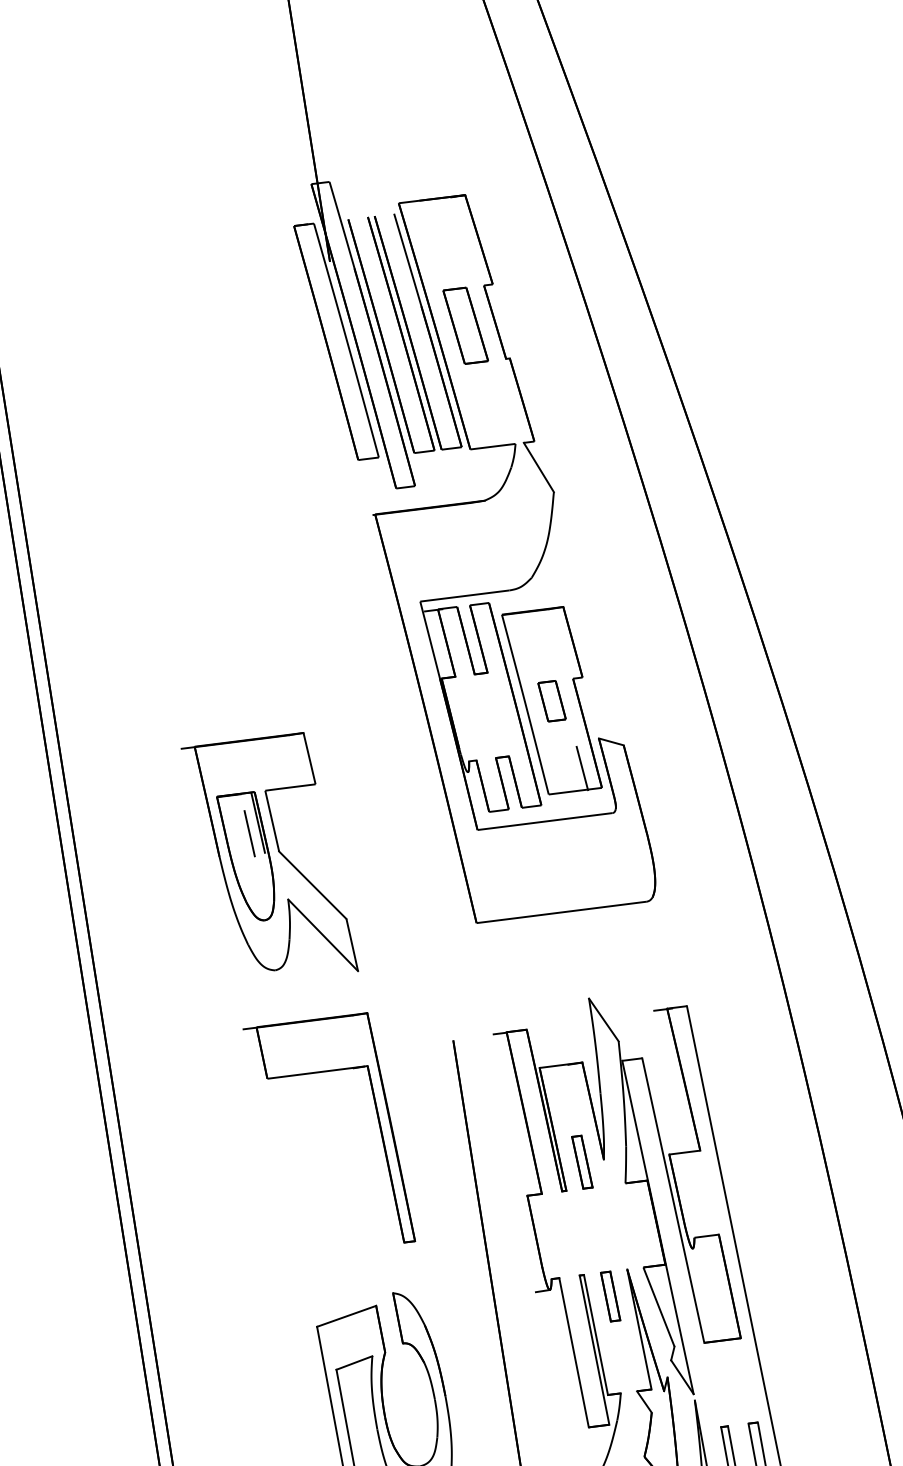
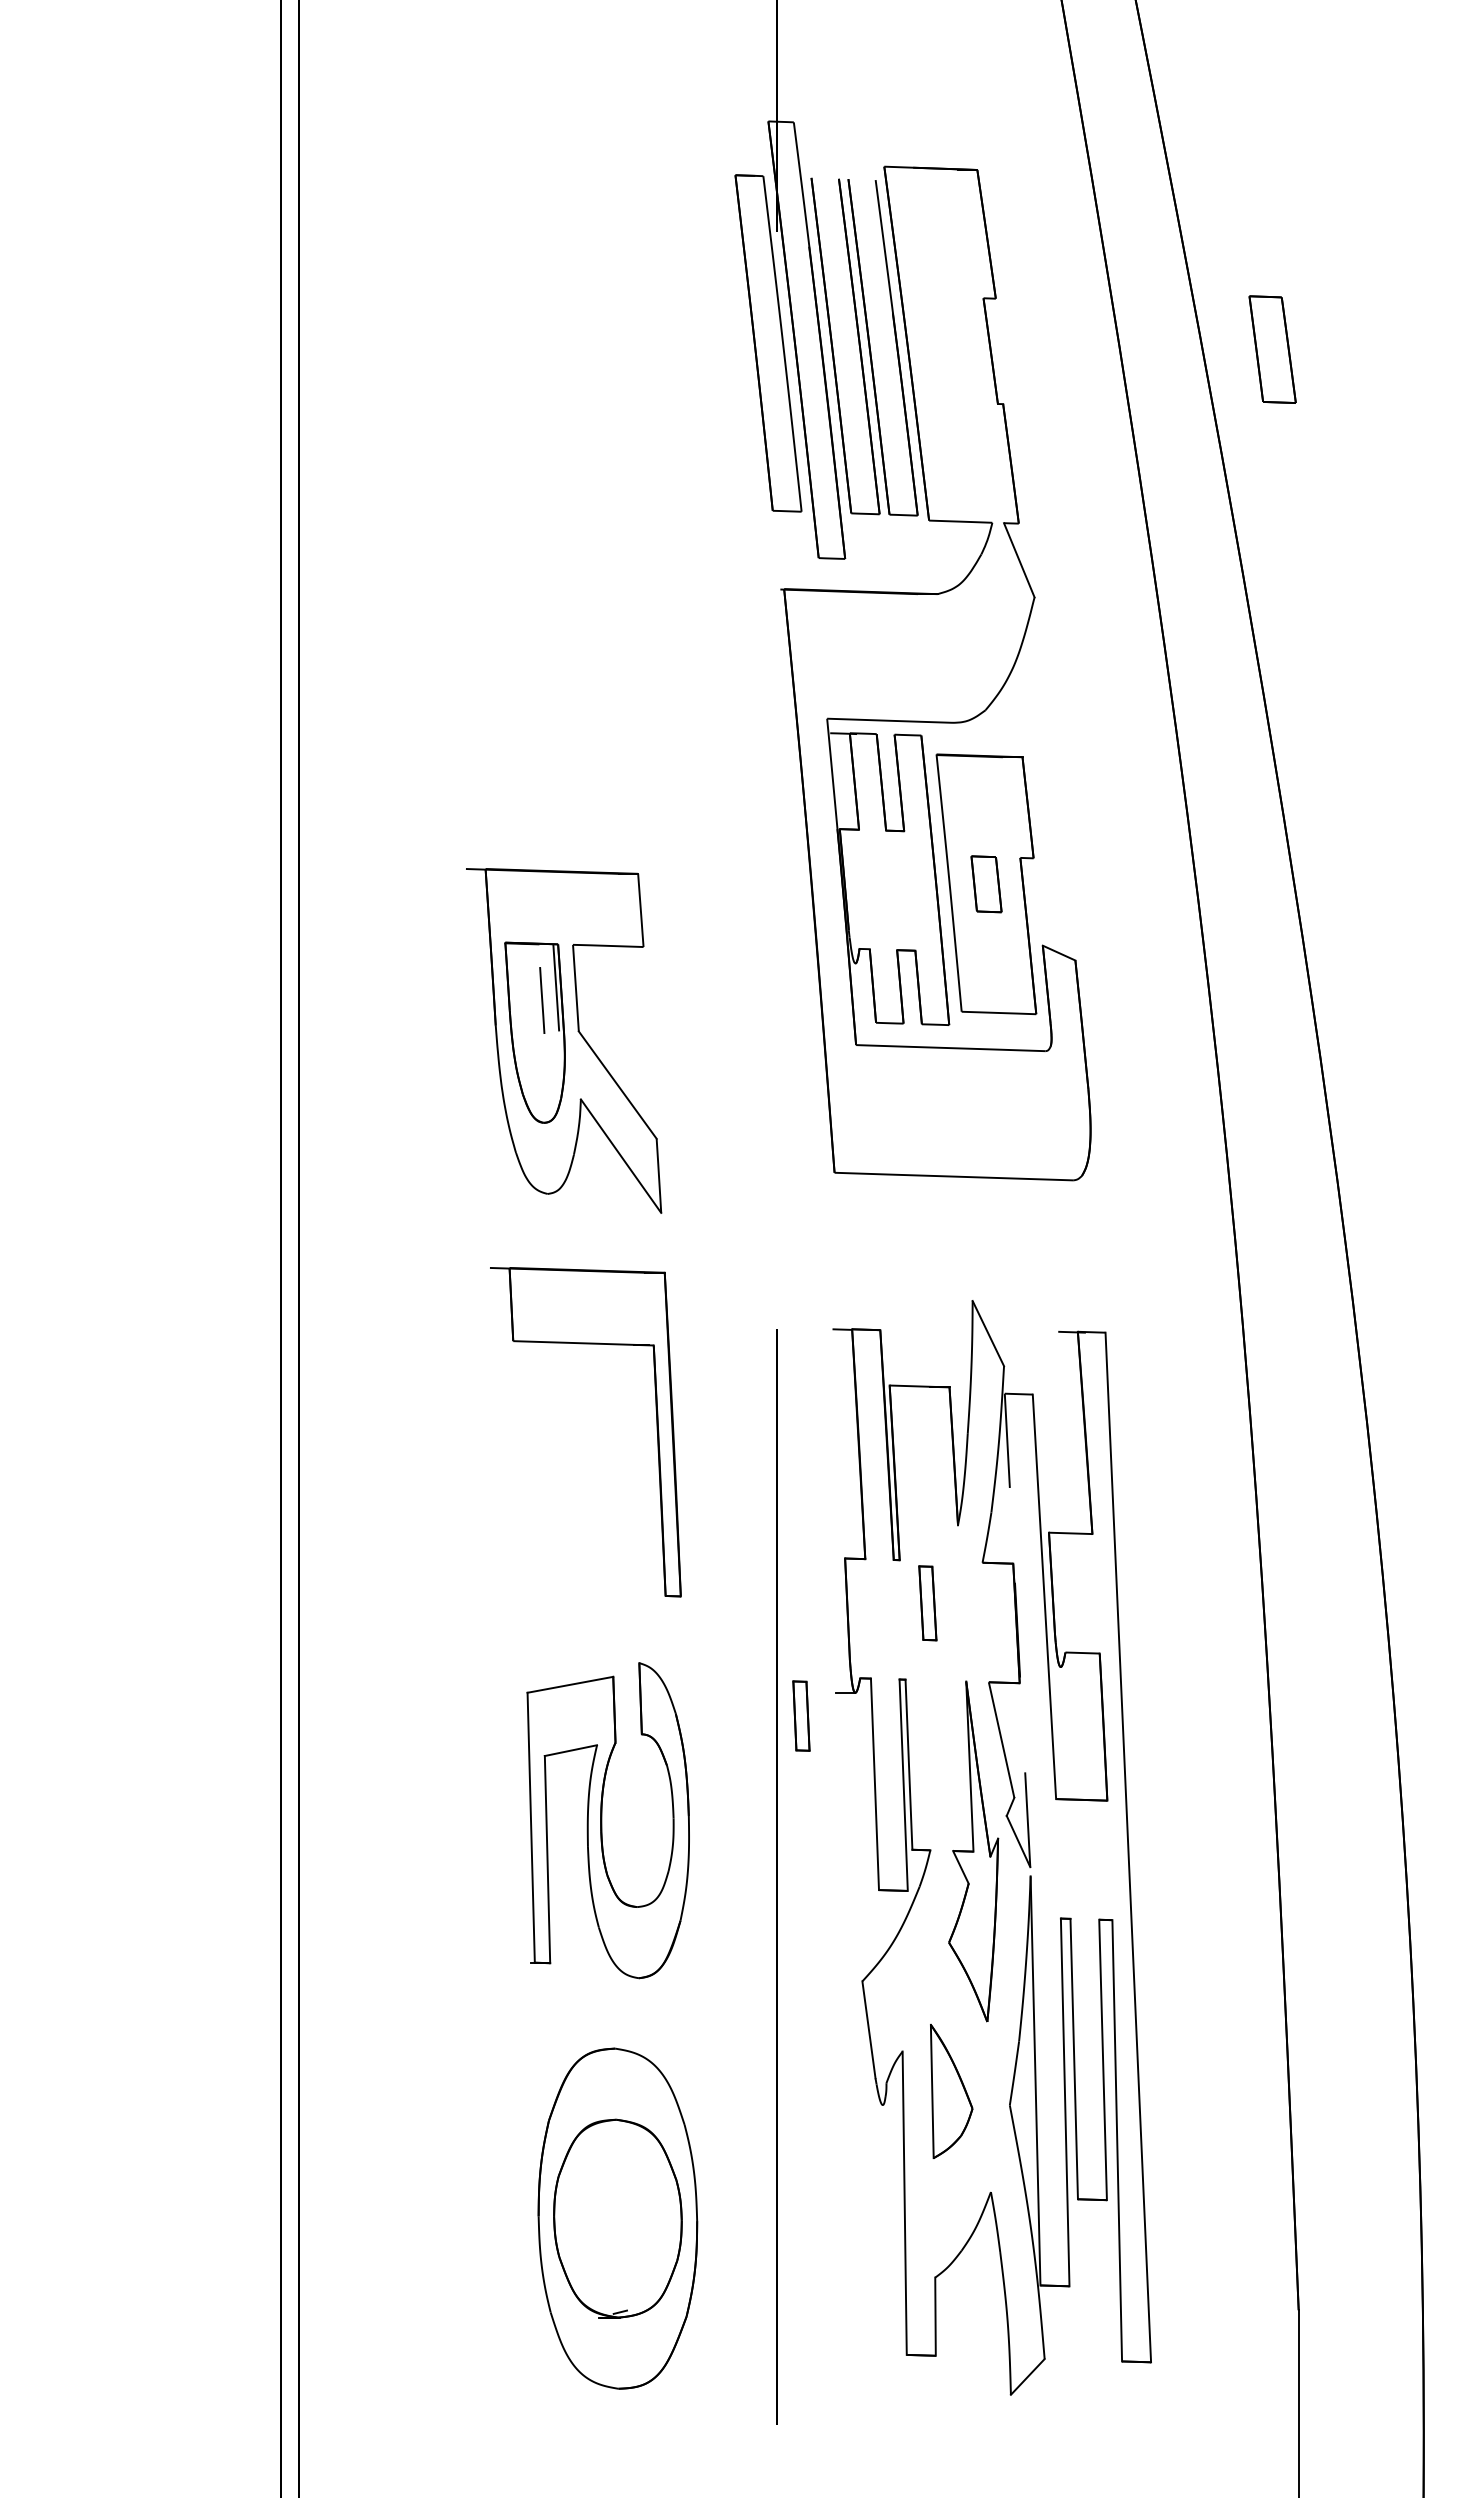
part: (465, 325) -> (1272, 349), moved
line: (582, 768) -> (1013, 983), removed
part: (582, 1162) -> (927, 1603), moved
line: (657, 1226) -> (1017, 1629), solid -> dashed
part: (610, 1296) -> (801, 1715), moved

